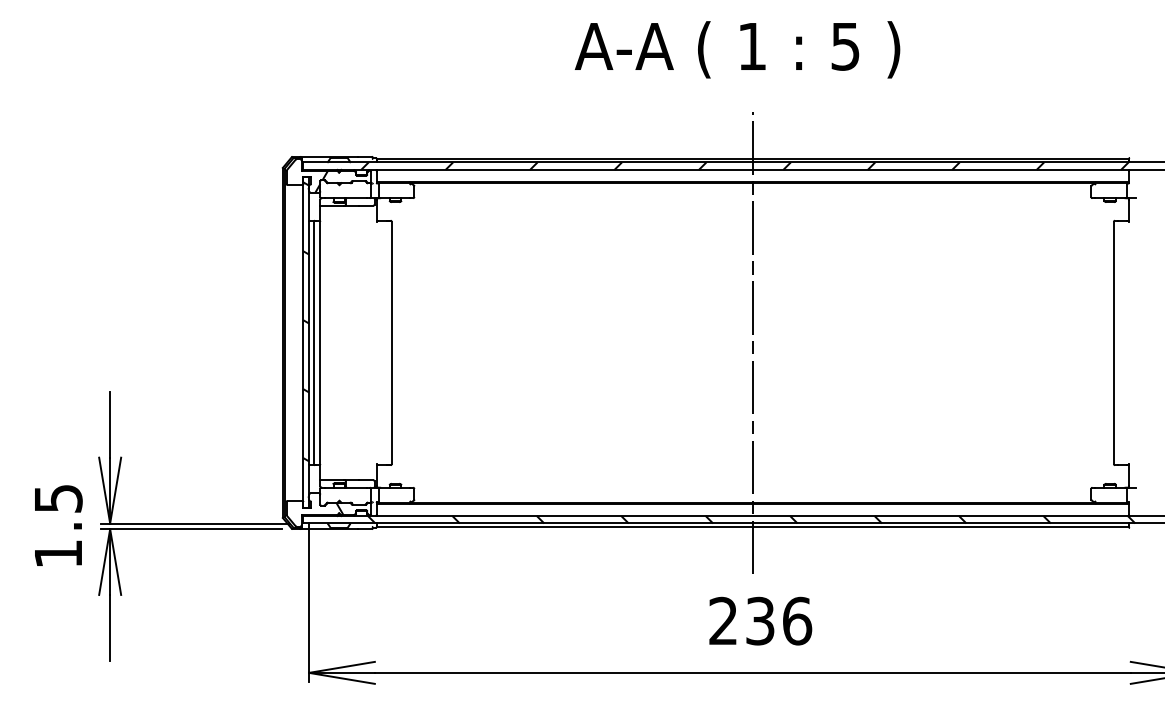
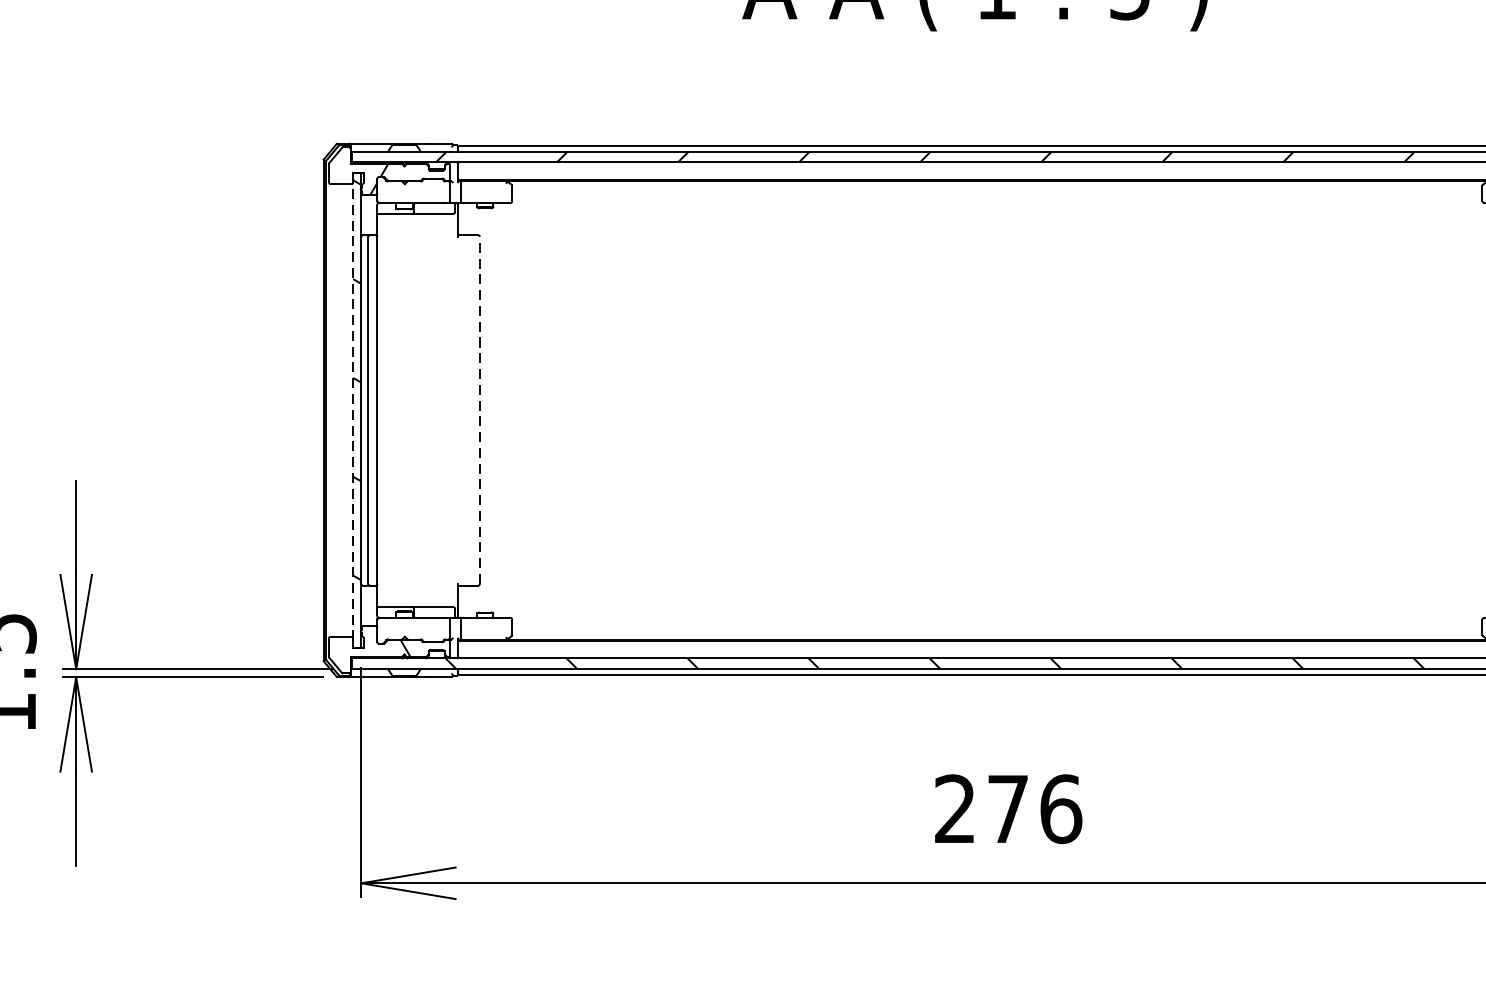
line: (391, 342) -> (479, 409), solid -> dashed
line: (752, 342) -> (996, 409), removed
line: (303, 343) -> (353, 411), solid -> dashed
text: (760, 620) -> (1008, 808), 236 -> 276

